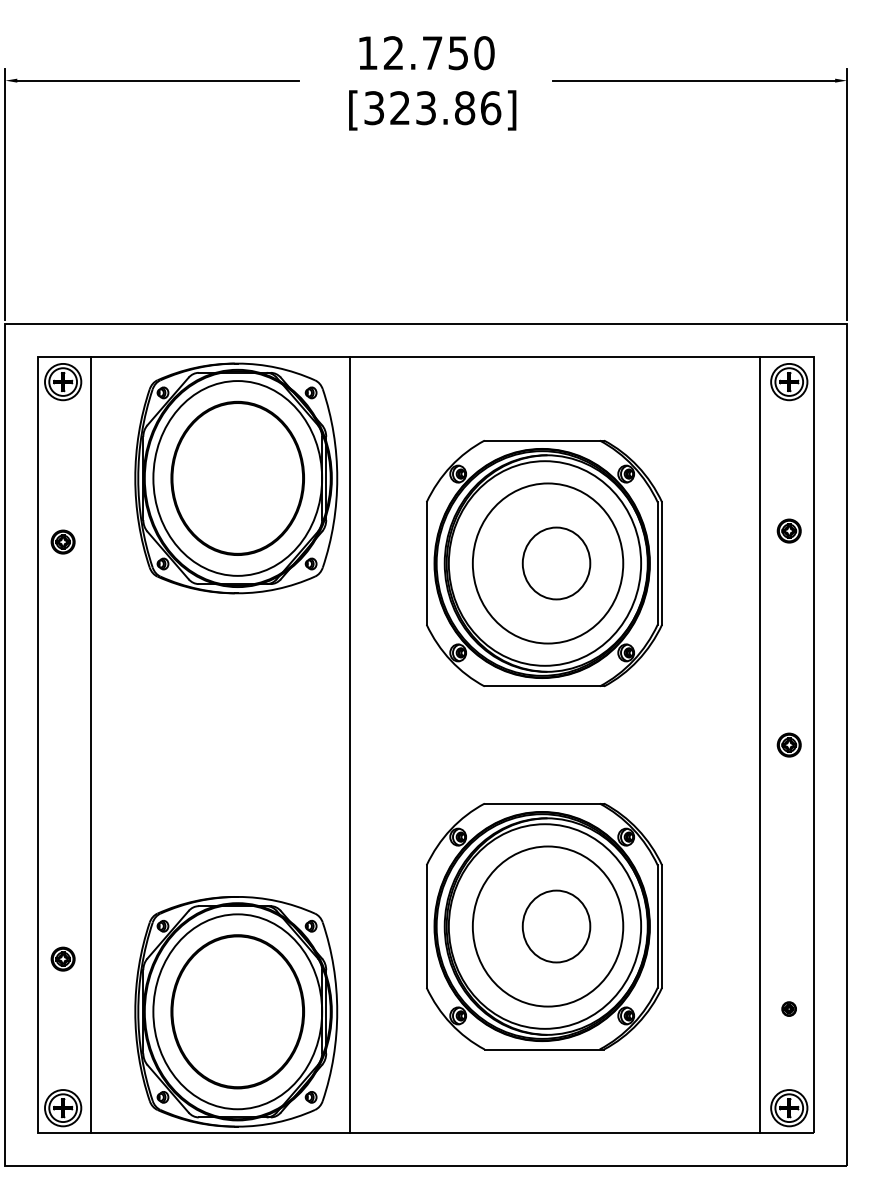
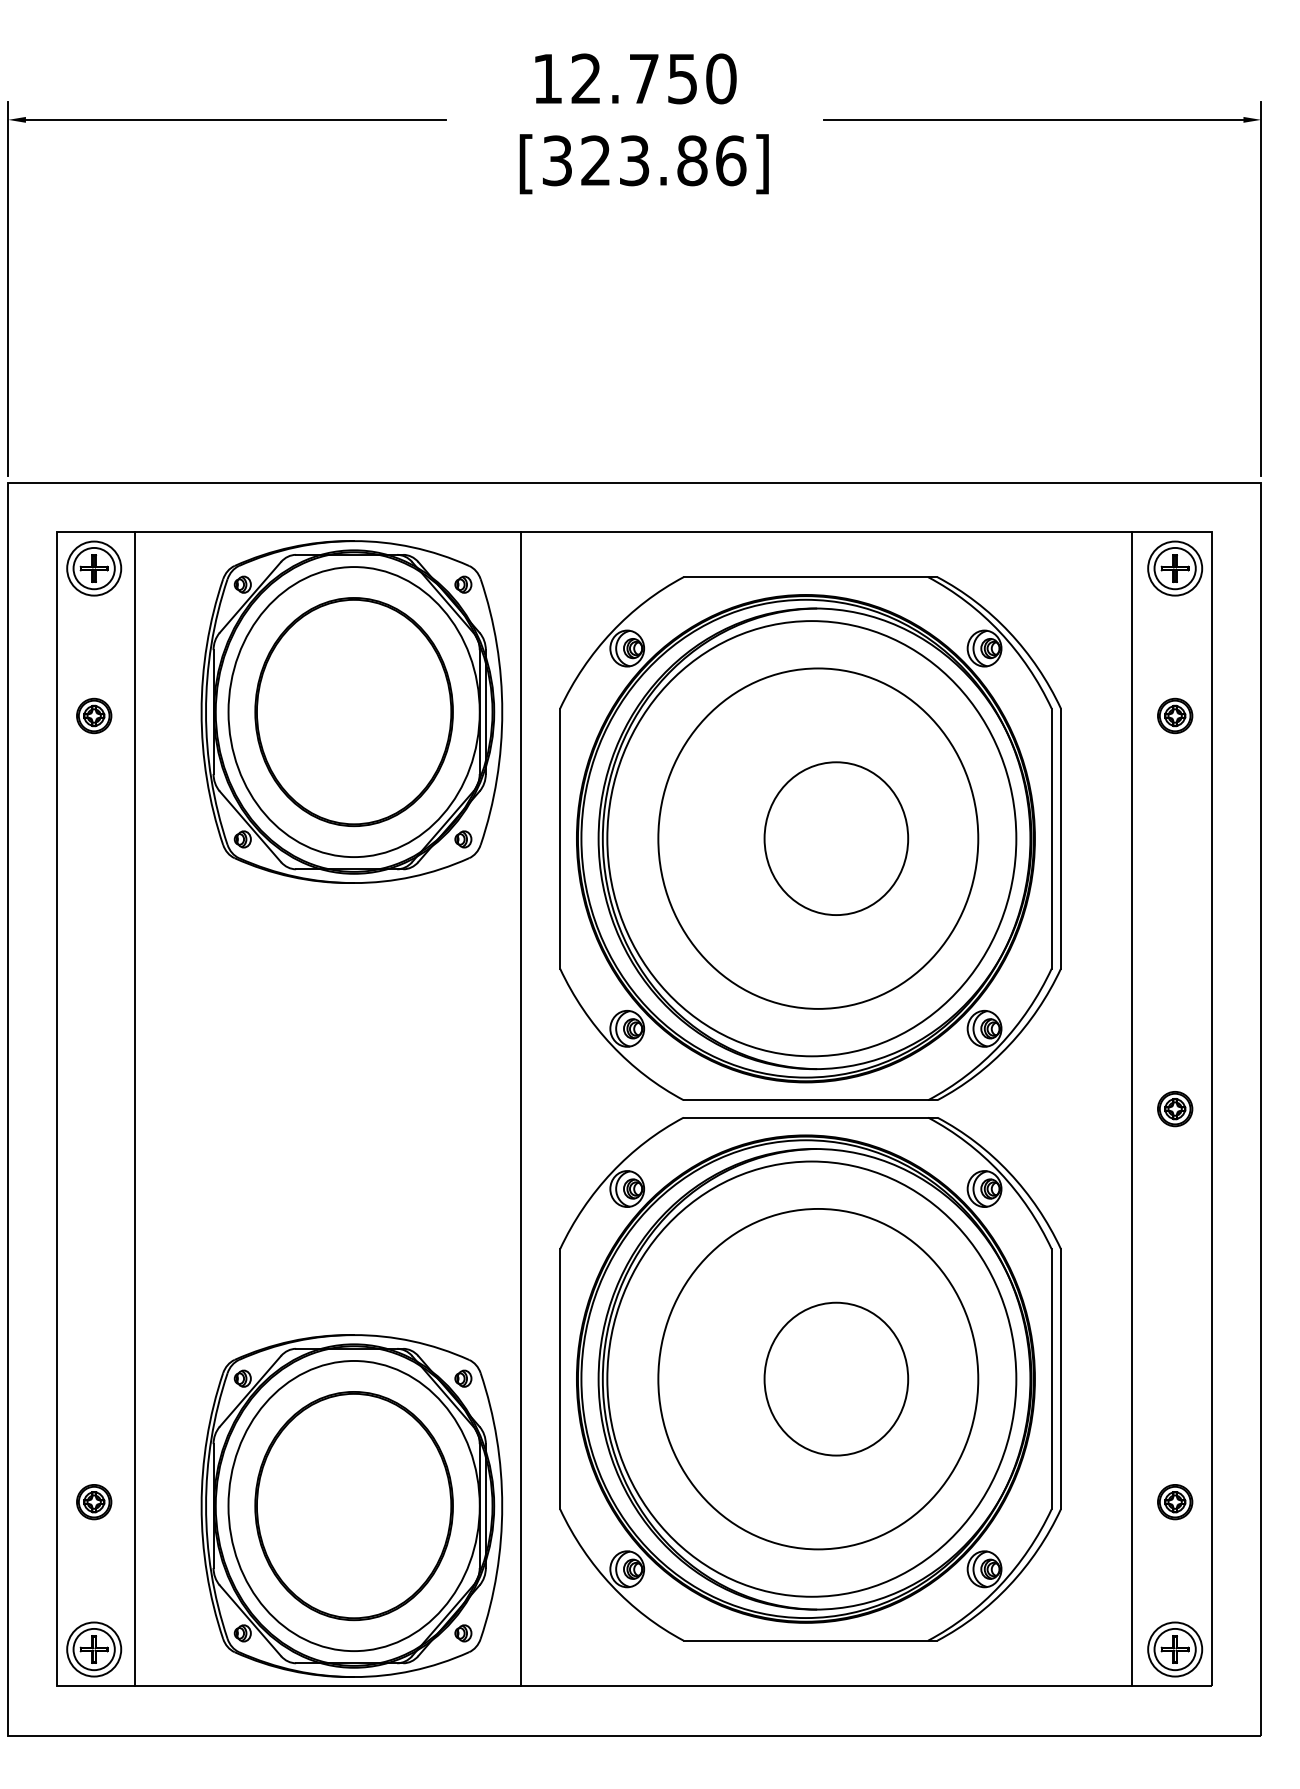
part: (788, 530) -> (1174, 715), moved
part: (62, 541) -> (93, 715), moved
part: (544, 563) -> (810, 838), size x1.43
part: (544, 926) -> (810, 1379), size x1.43
part: (62, 958) -> (93, 1501), moved
part: (788, 1008) -> (1174, 1501), size x1.67

